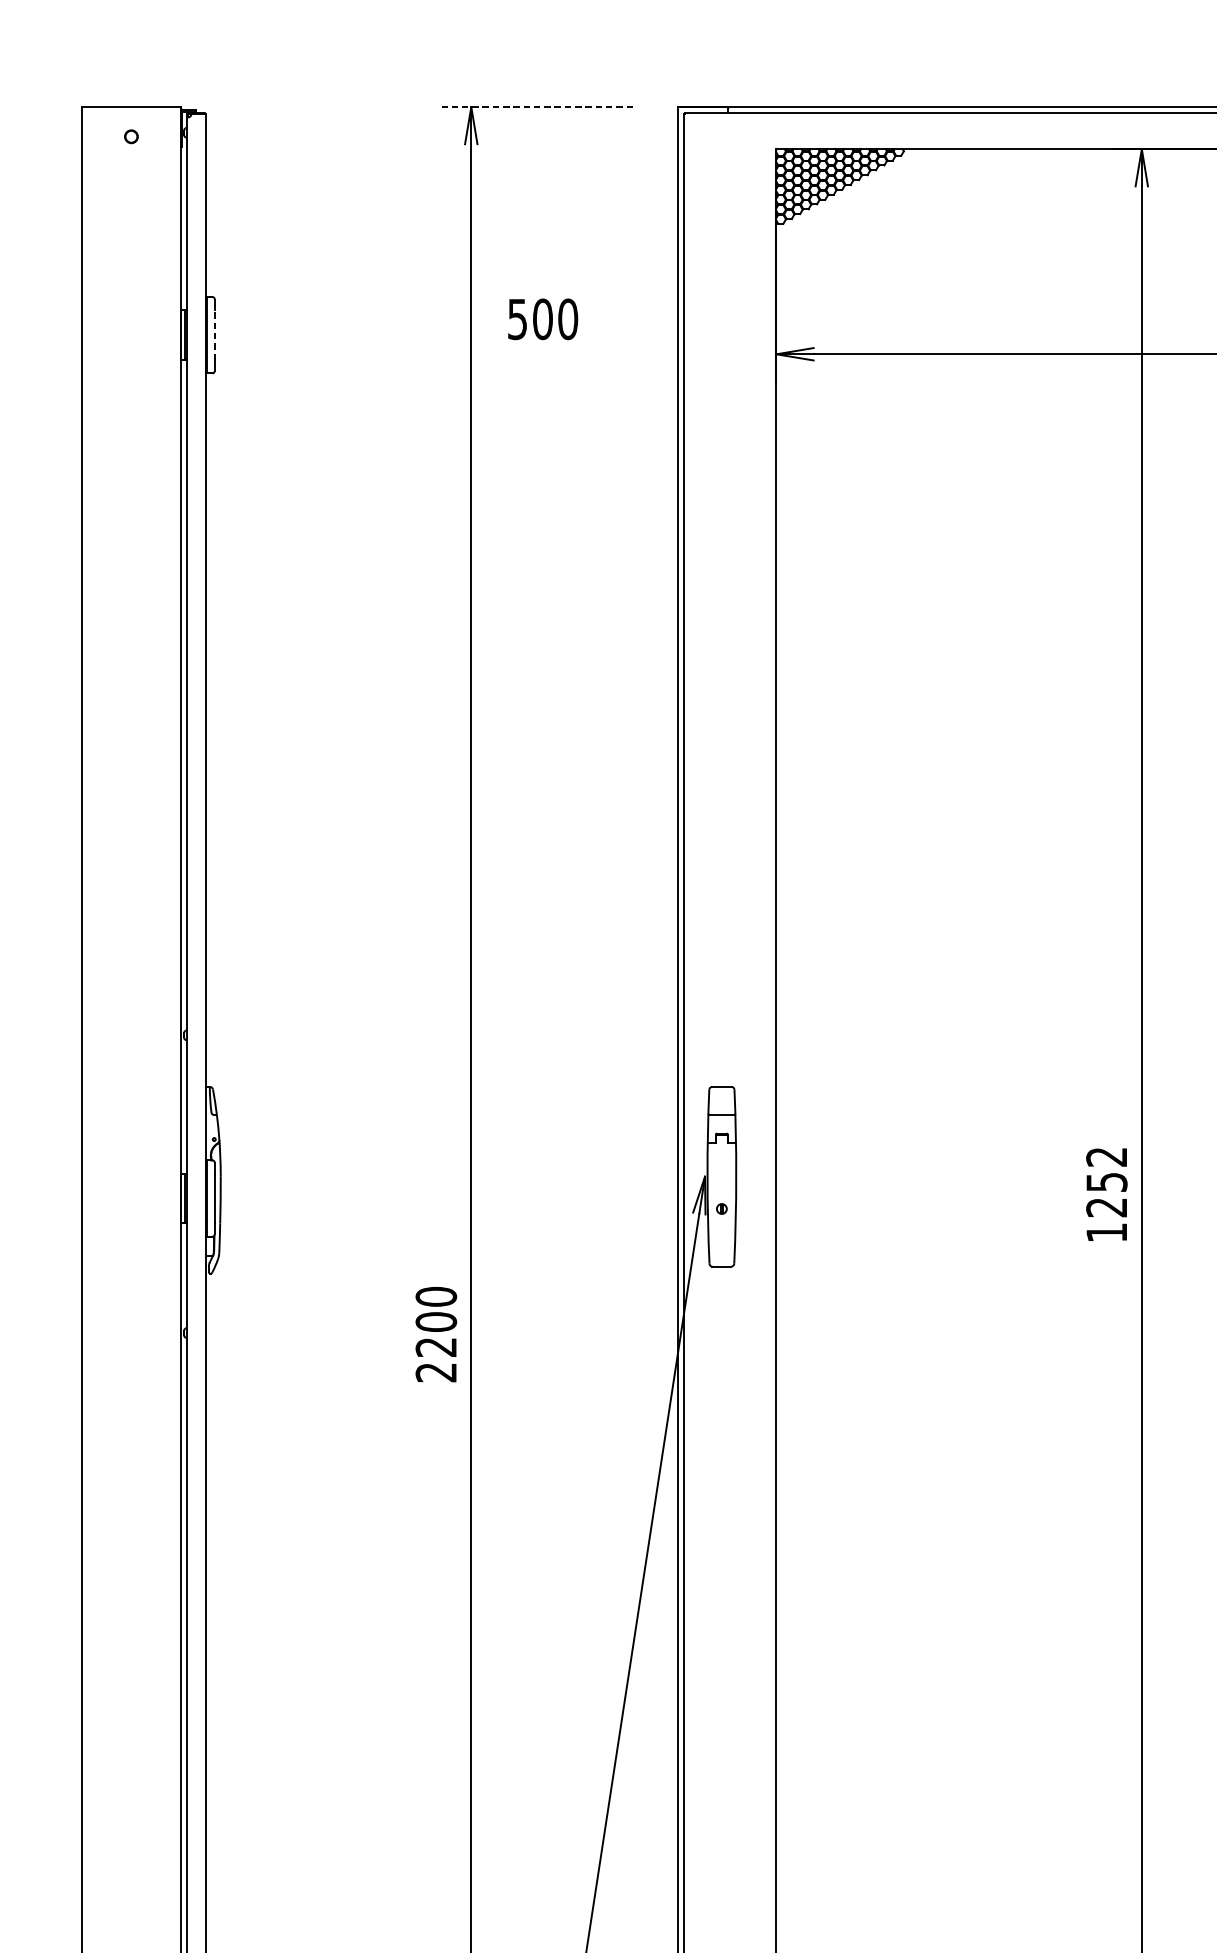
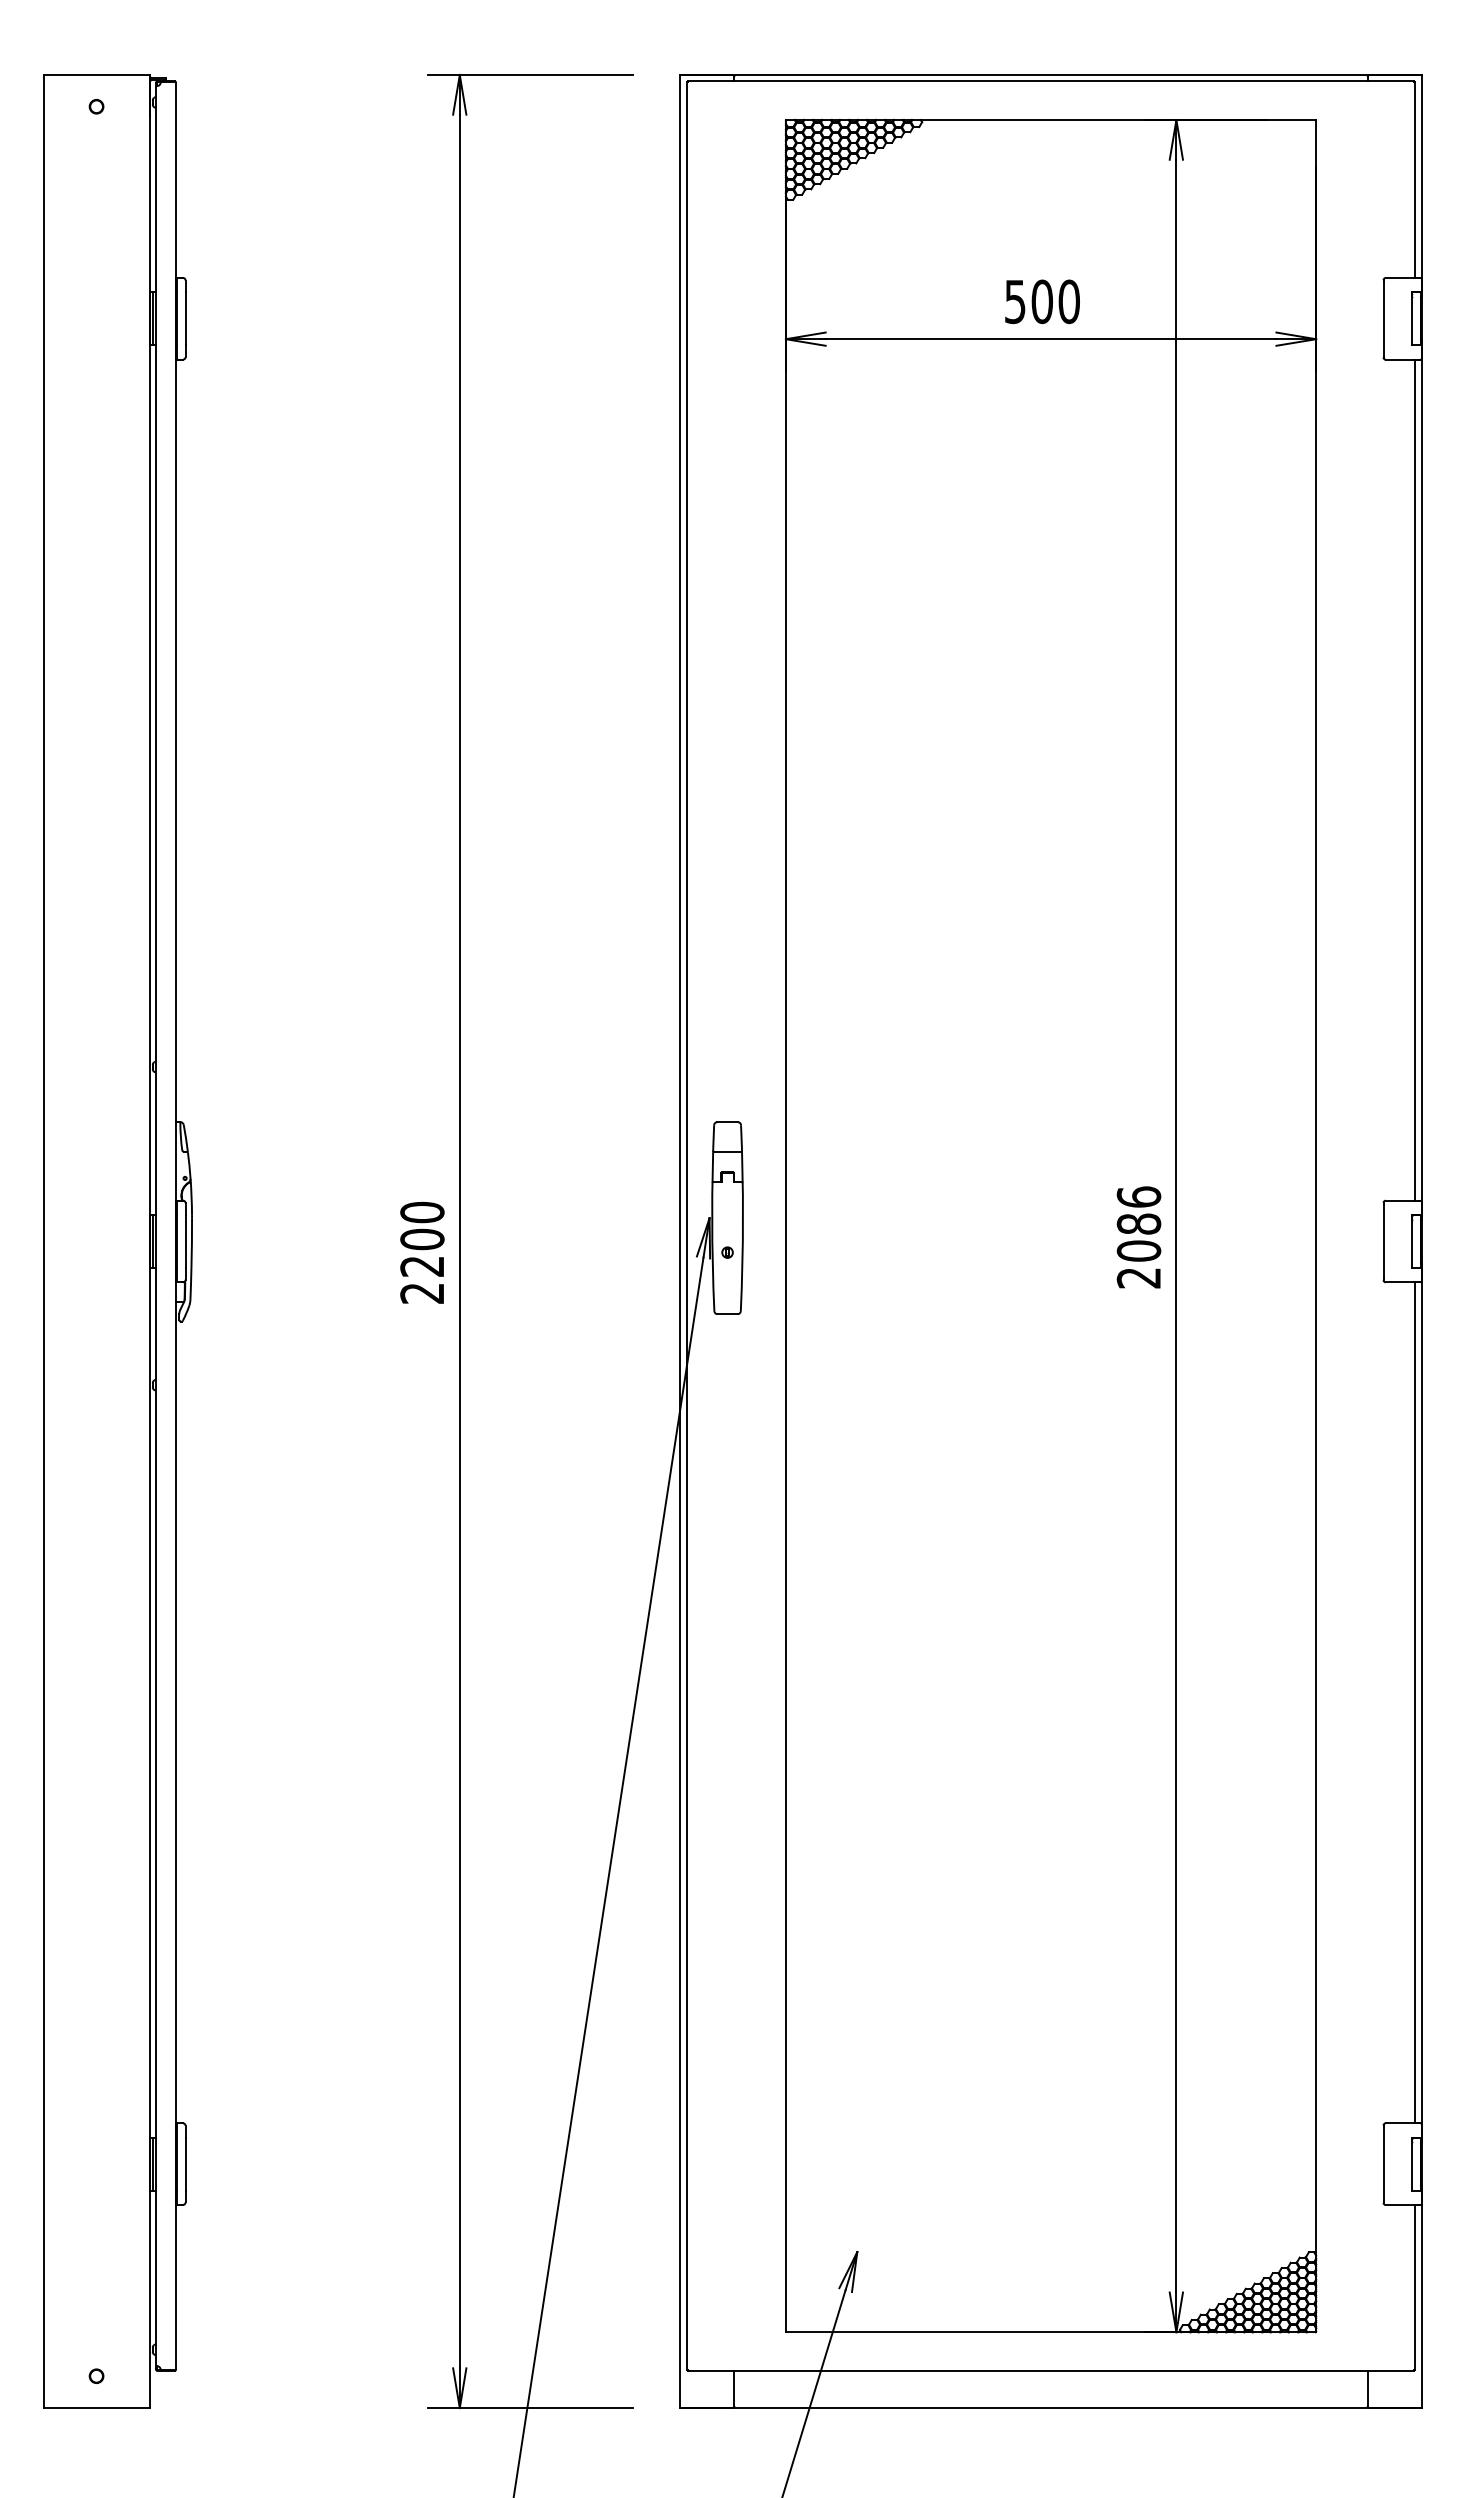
line: (536, 106) -> (529, 74), dashed -> solid
text: (543, 319) -> (1042, 301), moved
line: (214, 334) -> (185, 318), dashed -> solid
text: (1106, 1194) -> (1138, 1237), 1252 -> 2086
text: (436, 1334) -> (422, 1252), moved

